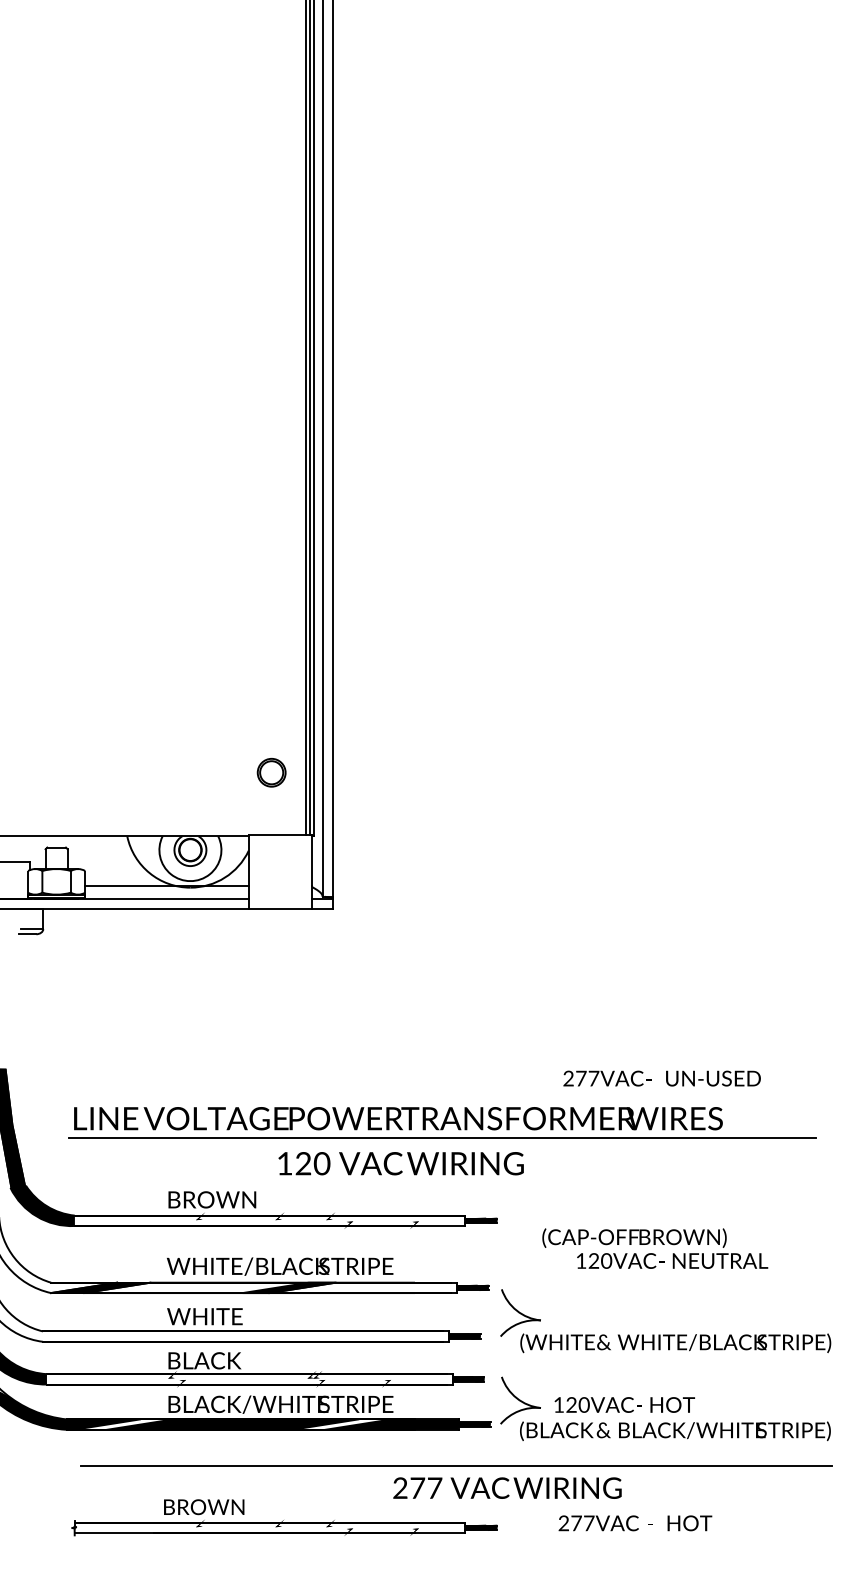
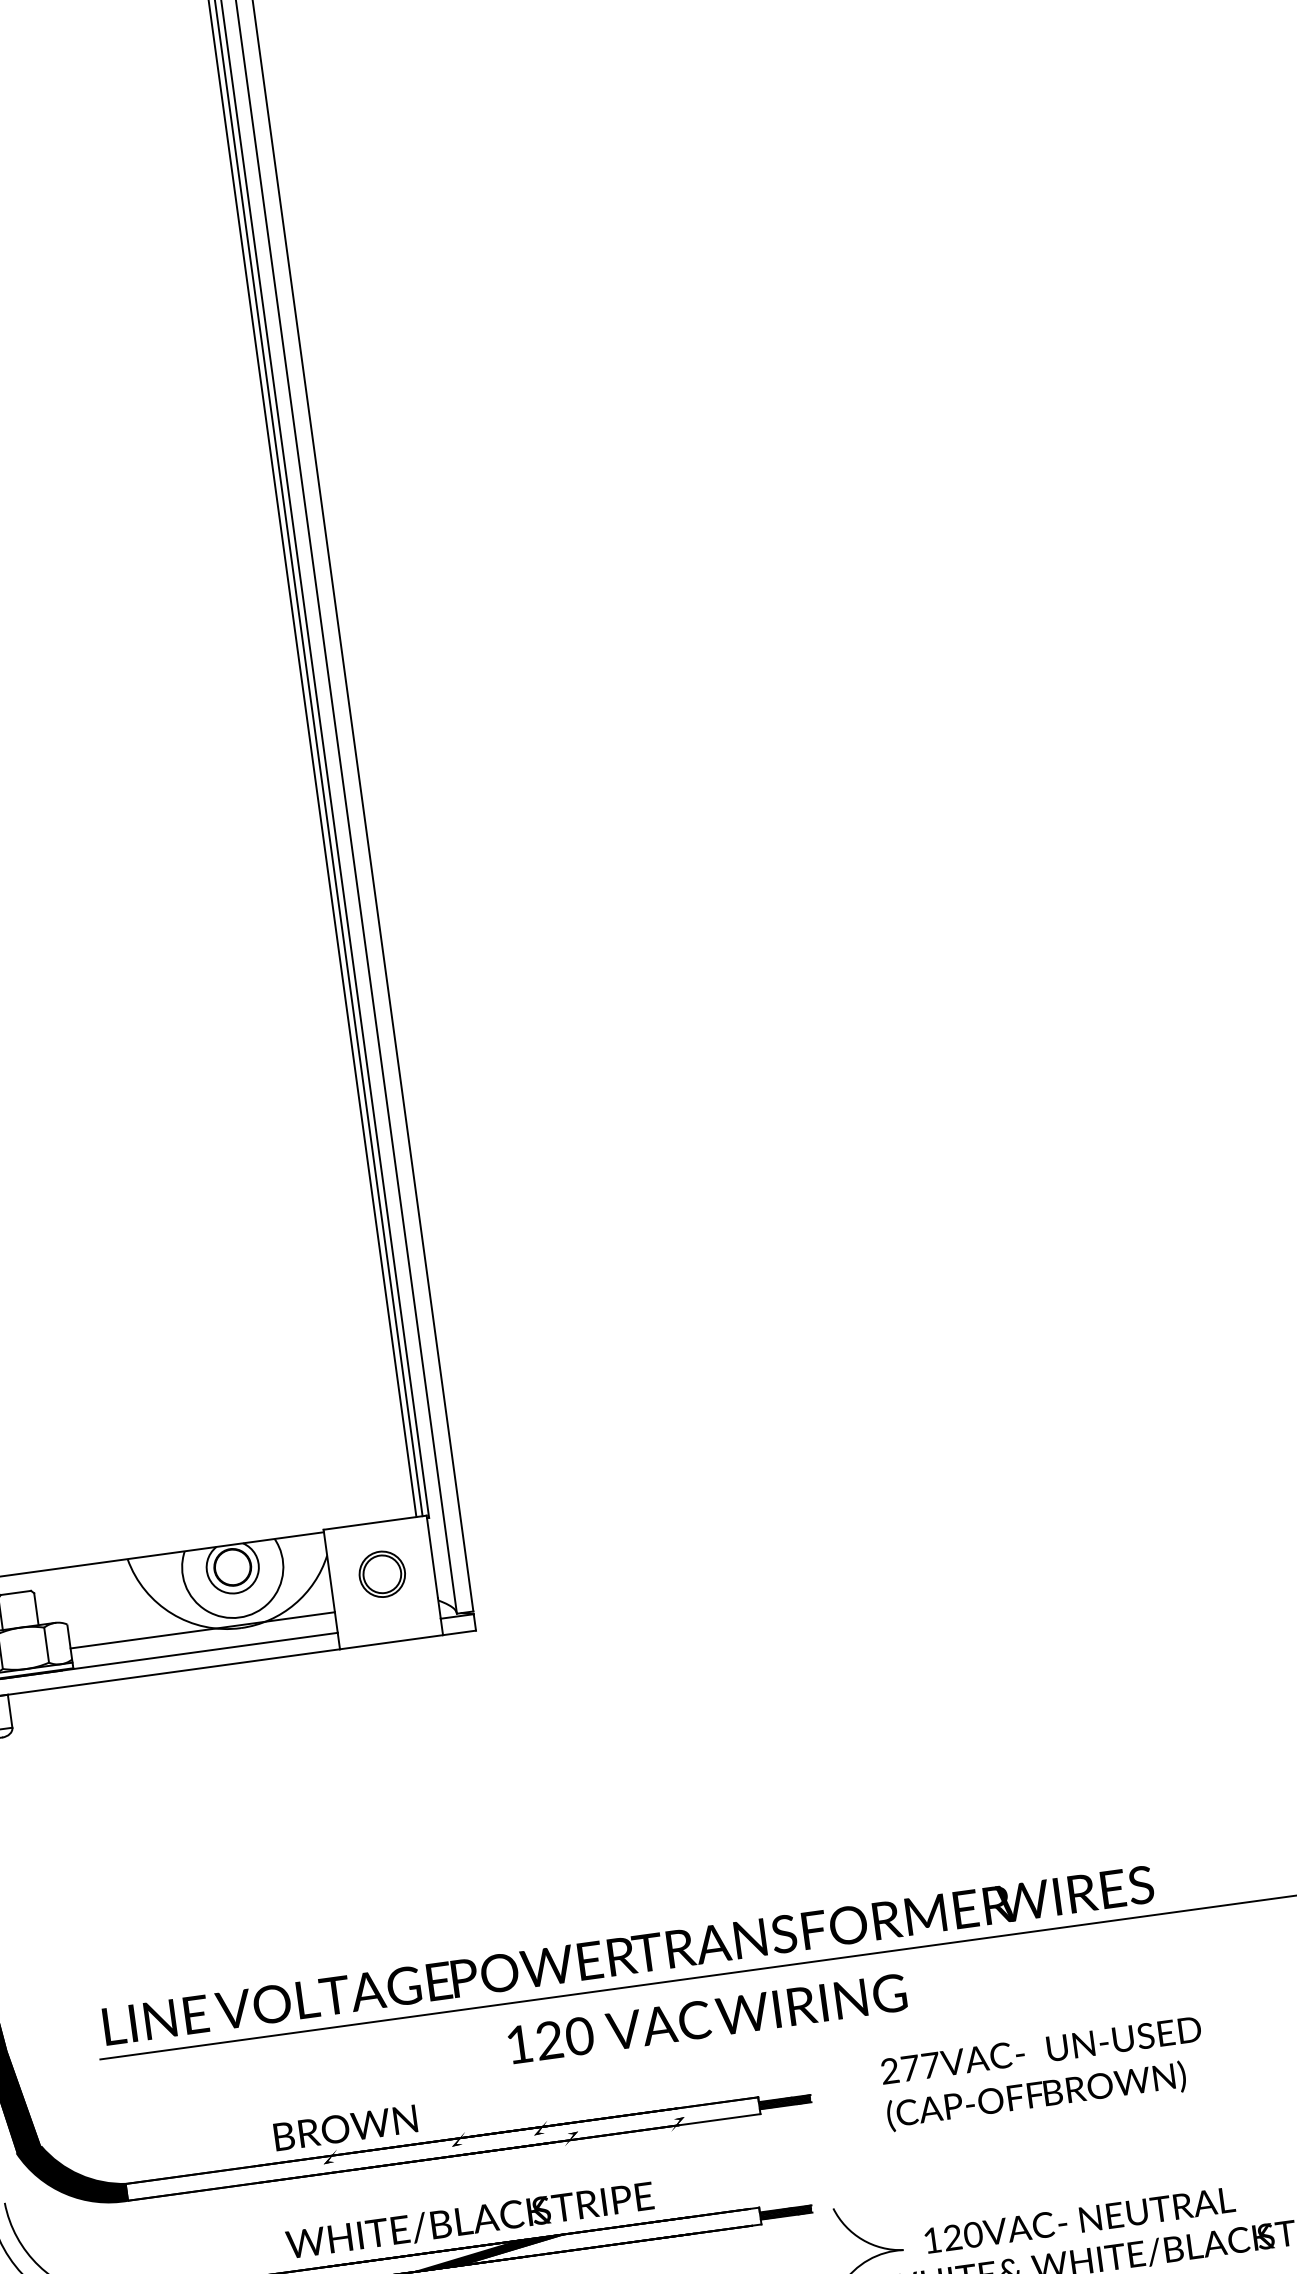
part: (271, 772) -> (381, 1573), moved
text: (661, 1078) -> (1040, 2050), moved
text: (400, 1163) -> (706, 2018), moved
text: (672, 1260) -> (1079, 2219), moved

